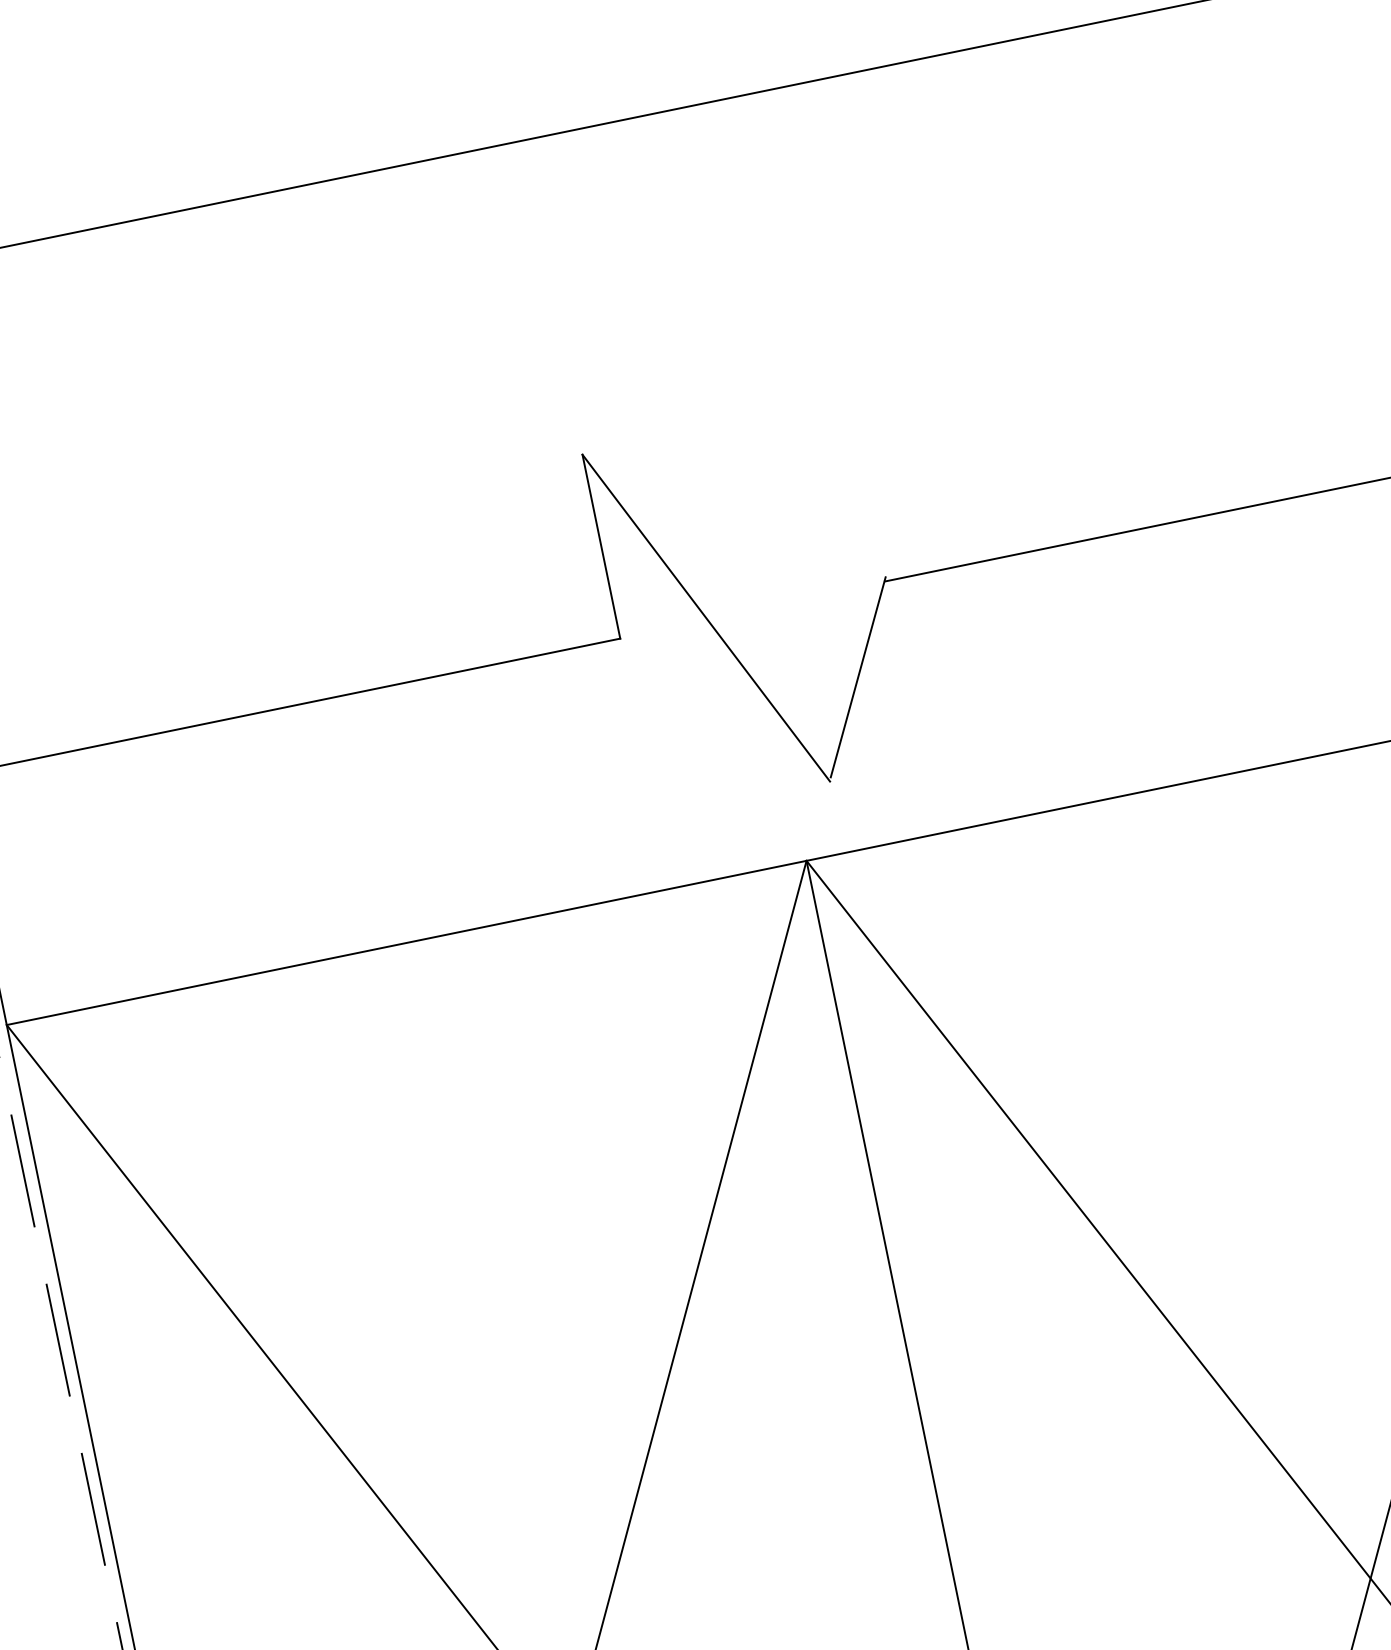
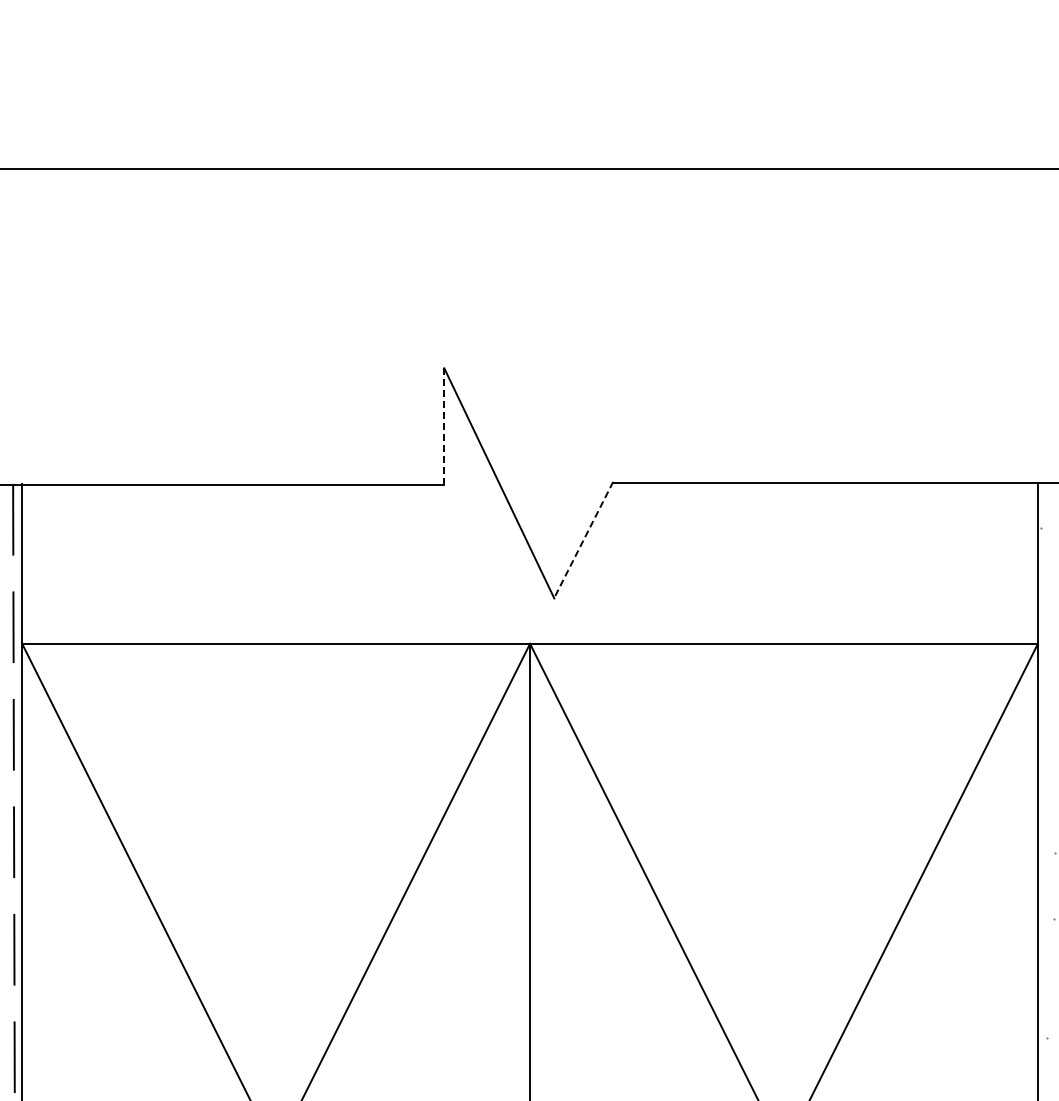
line: (601, 546) -> (444, 426), solid -> dashed
line: (858, 677) -> (584, 538), solid -> dashed

